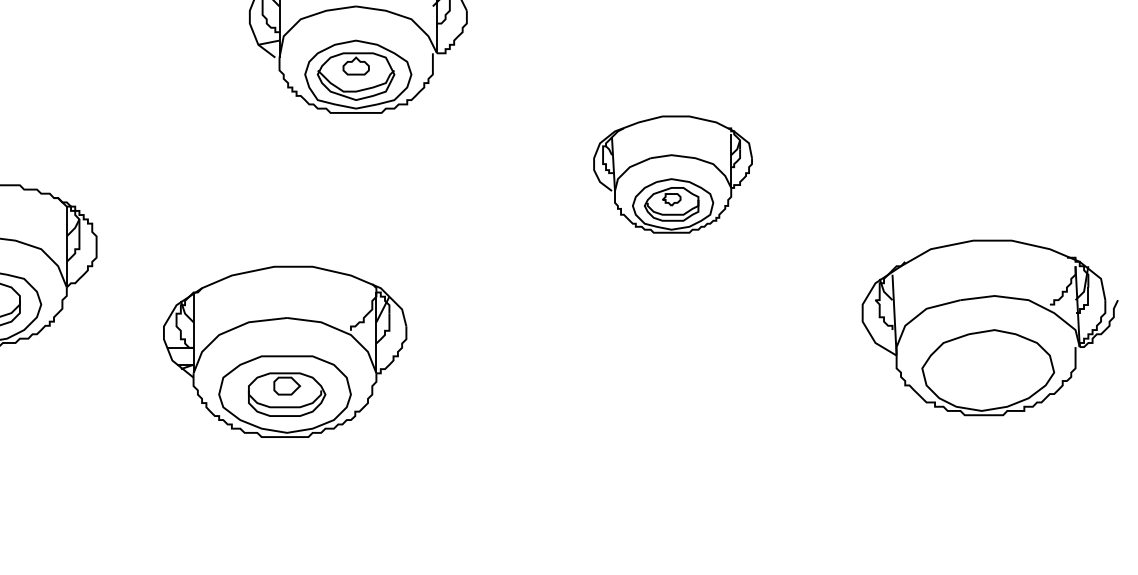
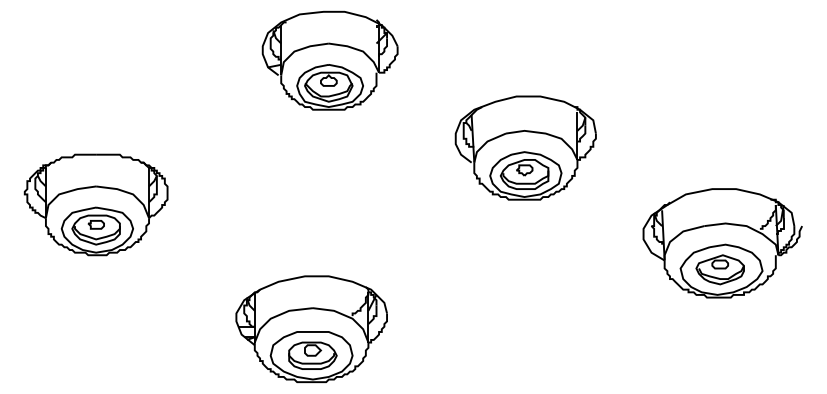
part: (672, 173) -> (525, 147), size x1.43
part: (284, 352) -> (311, 329), moved
part: (984, 370) -> (719, 269), added

